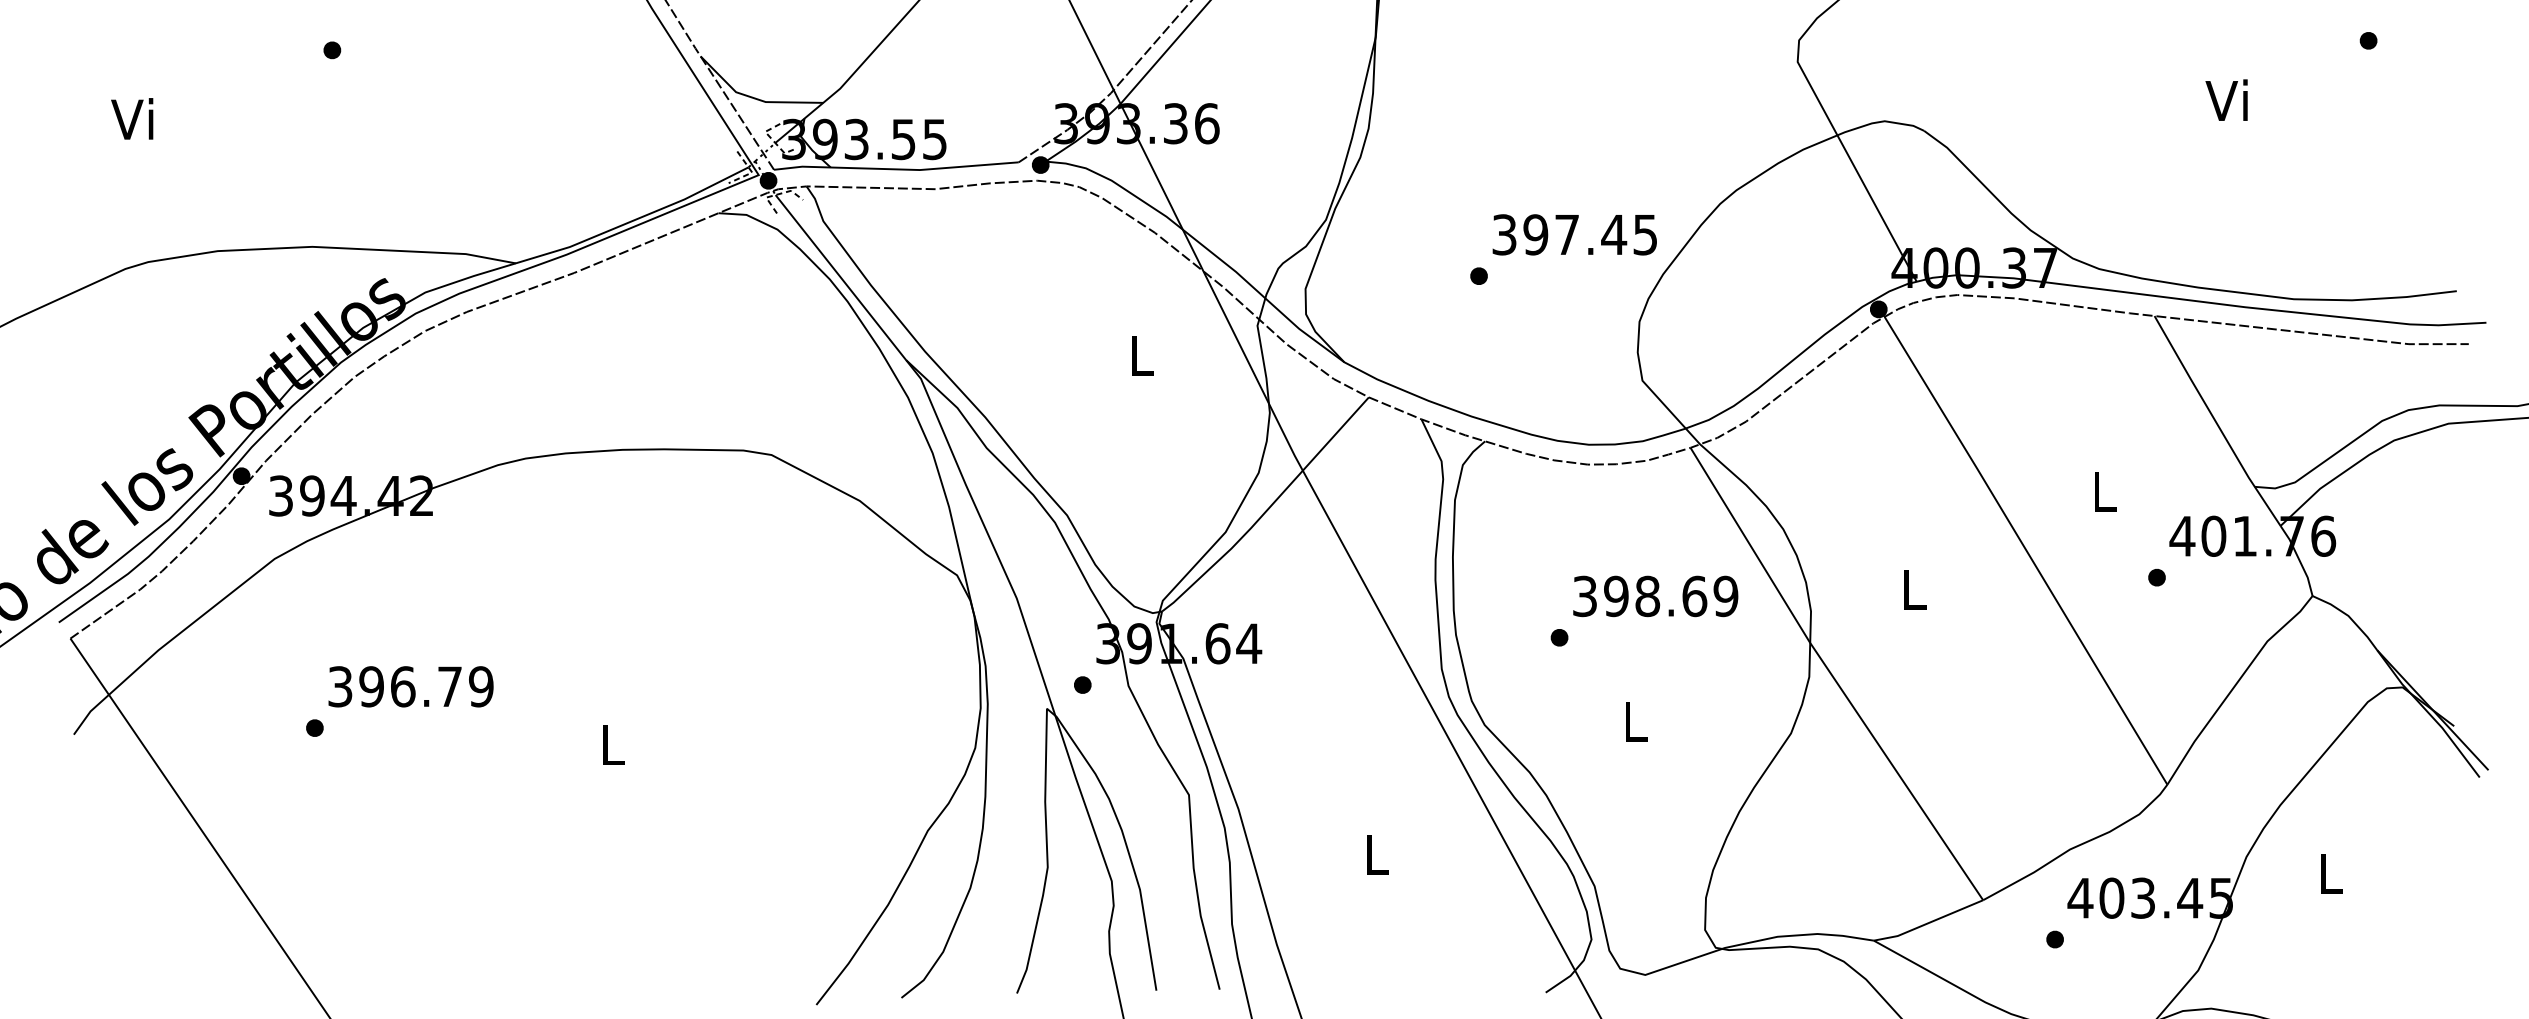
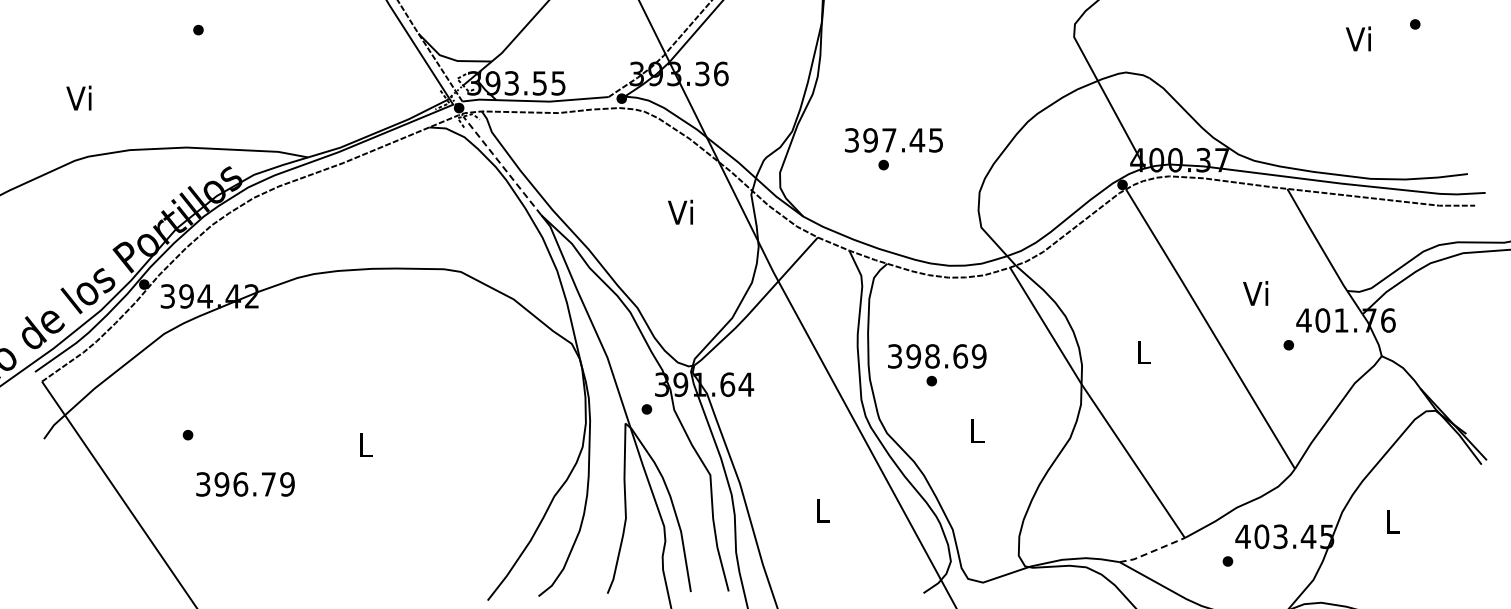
text: (2226, 99) -> (1358, 38), moved
text: (131, 117) -> (78, 97), moved
text: (1574, 235) -> (893, 140), moved
line: (841, 276) -> (502, 165), solid -> dashed
text: (1138, 353) -> (680, 211), L -> Vi
text: (2101, 491) -> (1255, 293), L -> Vi
text: (1656, 596) -> (937, 356), moved
text: (411, 686) -> (245, 484), moved
line: (1928, 922) -> (1152, 551), solid -> dashed

